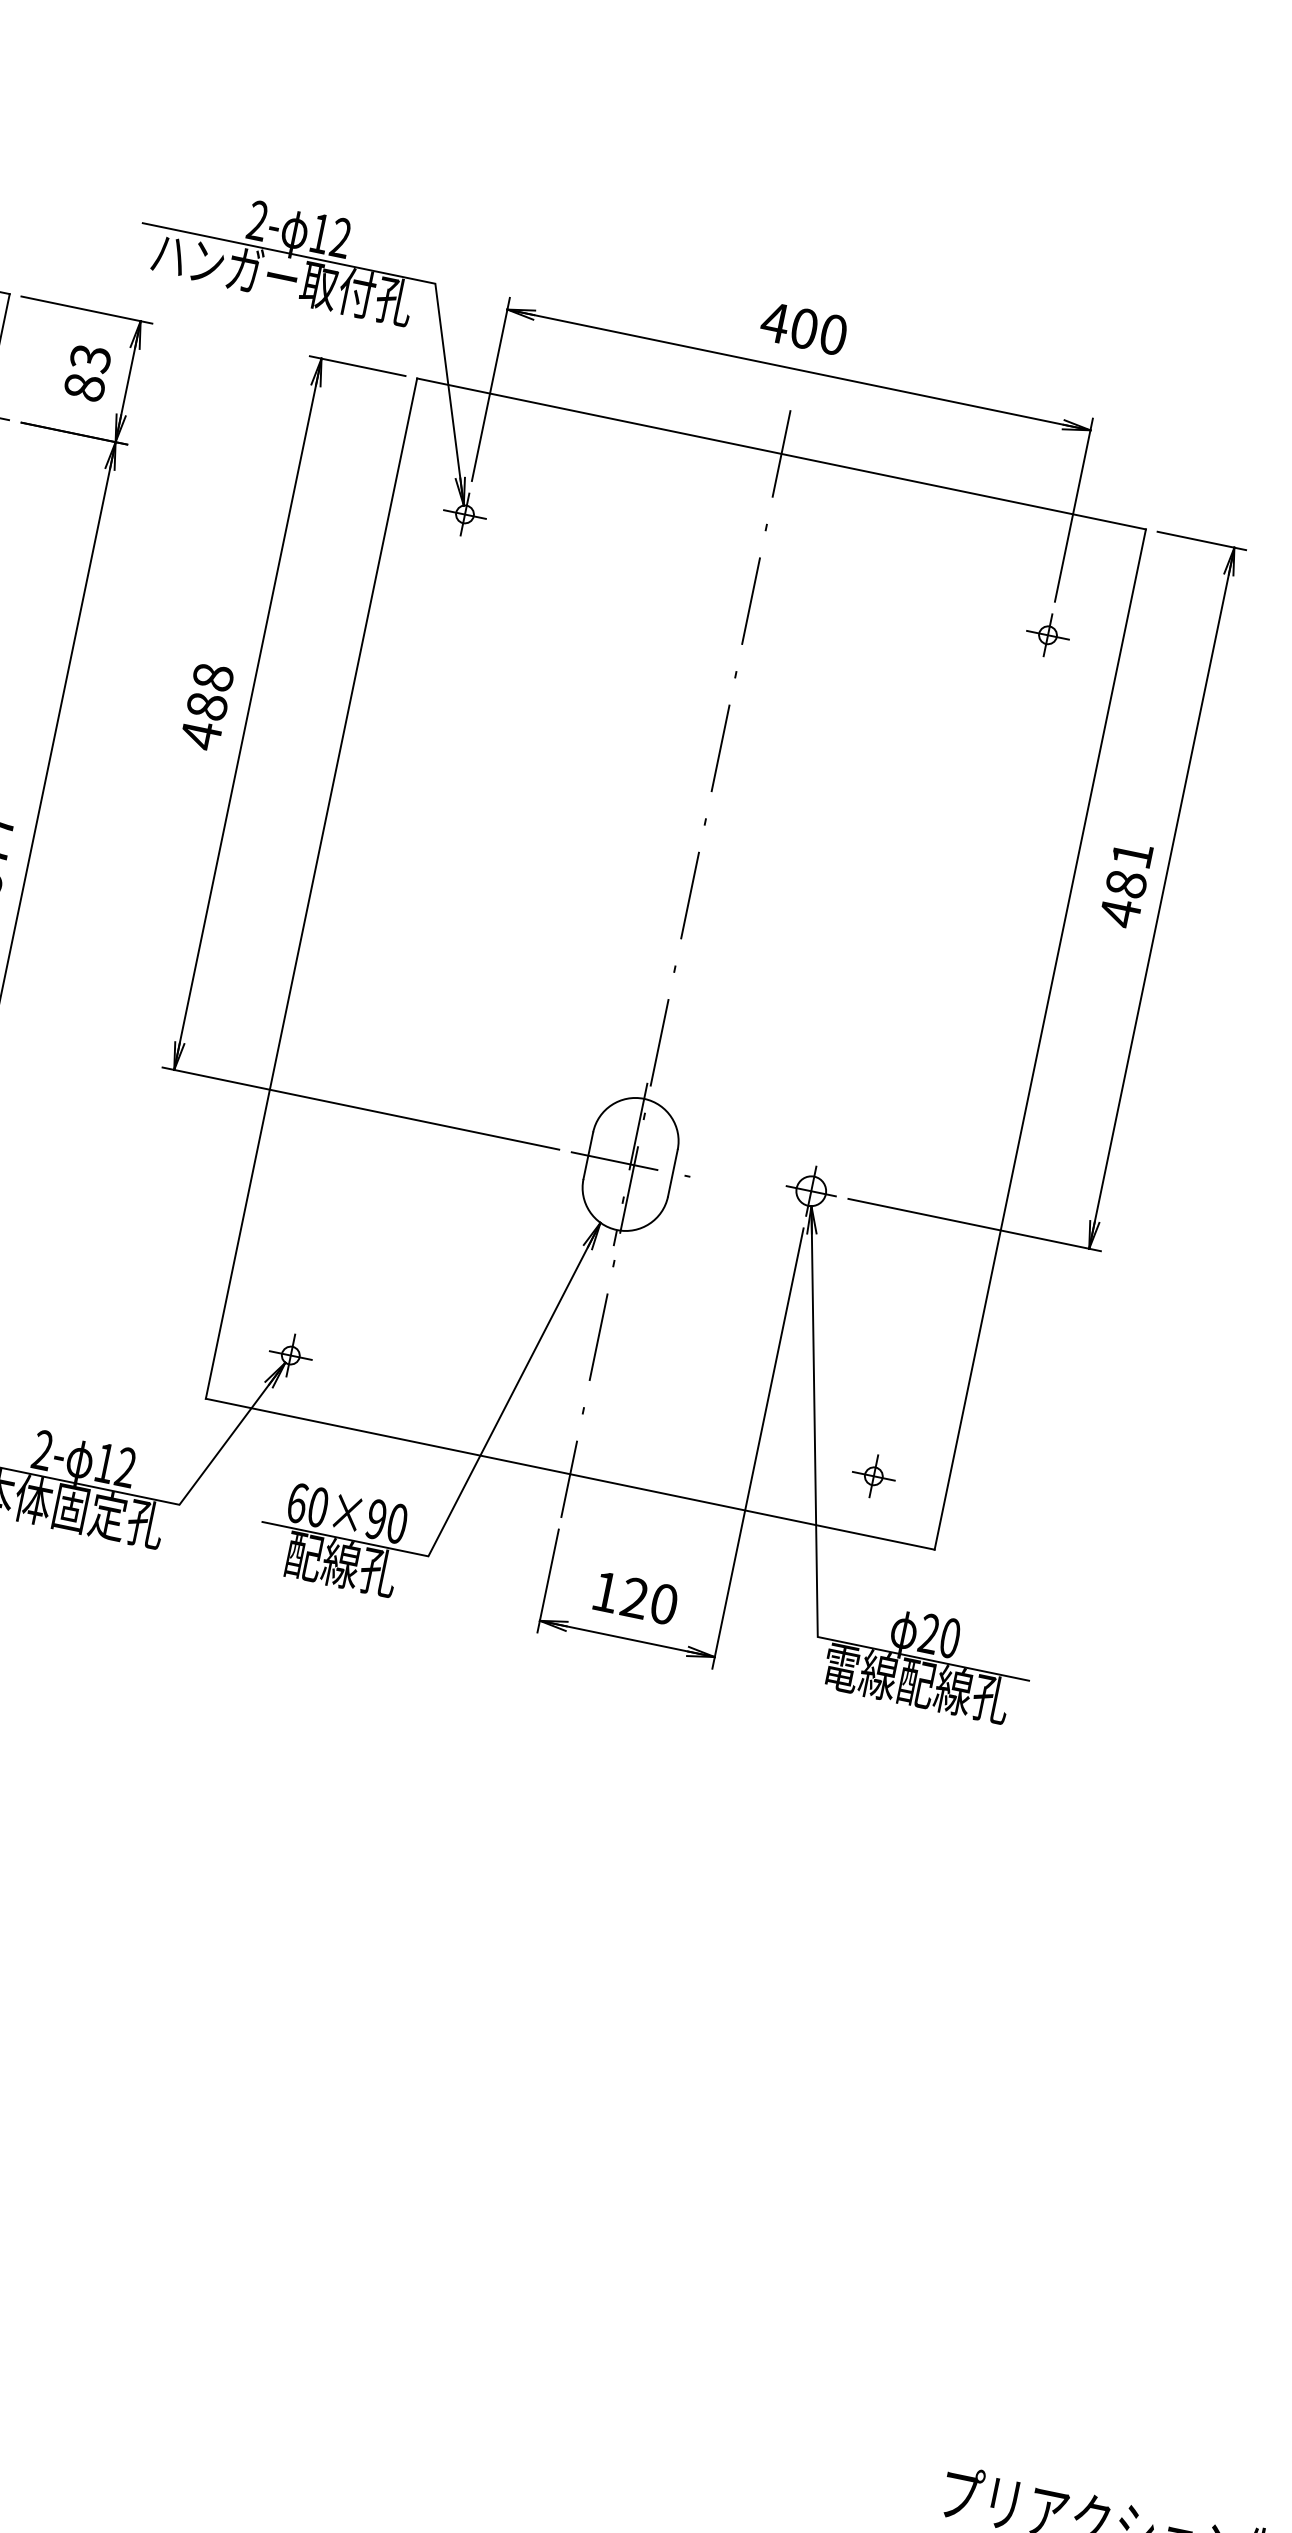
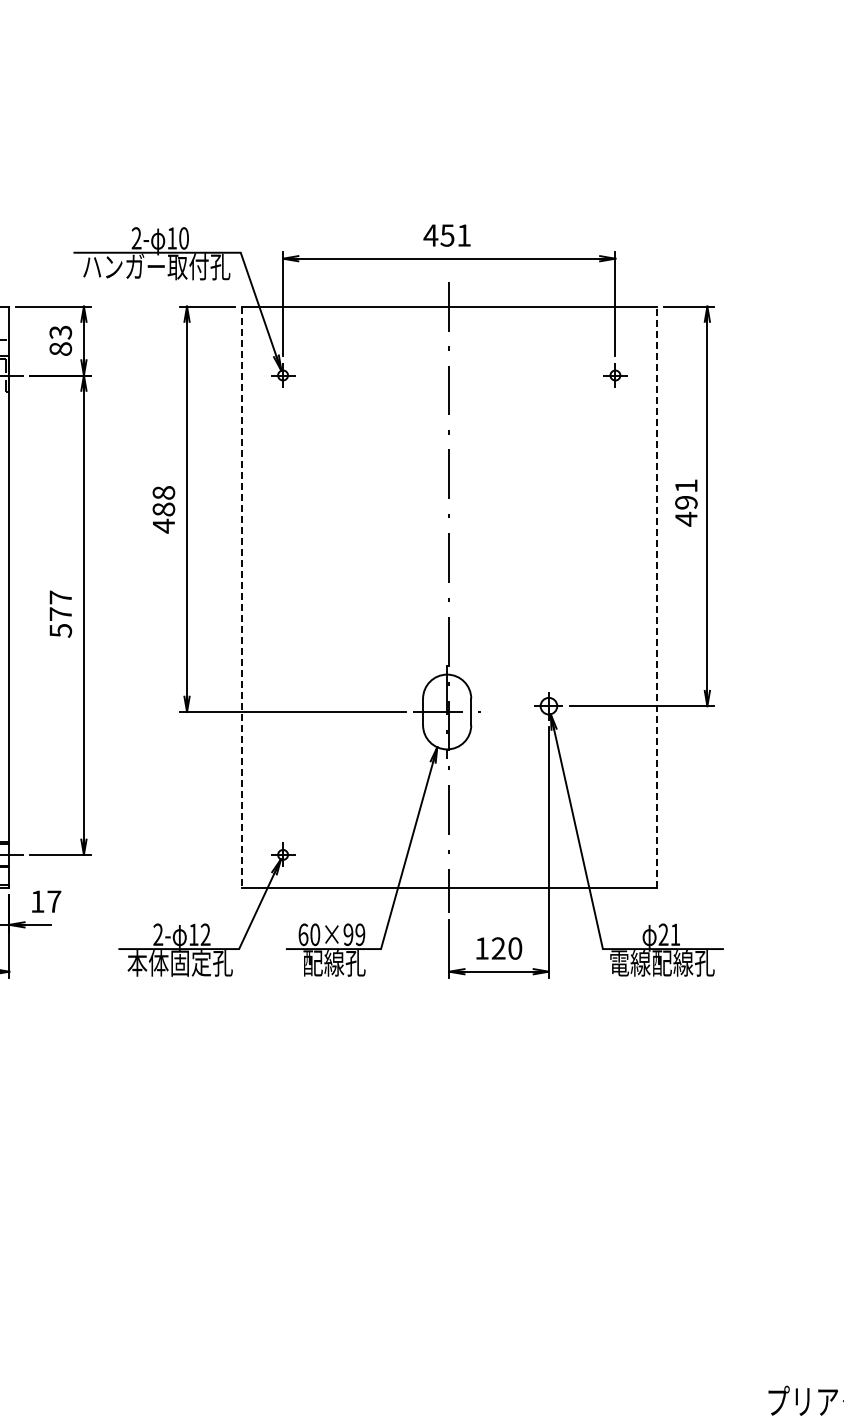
text: (340, 237) -> (183, 238), 12 -> 10
text: (818, 331) -> (455, 235), 400 -> 451
text: (1126, 883) -> (686, 502), 481 -> 491
line: (311, 888) -> (241, 597), solid -> dashed
line: (1039, 1039) -> (656, 597), solid -> dashed
part: (874, 1475) -> (615, 854), removed
text: (397, 1523) -> (360, 934), 60×90 -> 60×99
text: (950, 1637) -> (675, 934), 20 -> 21

